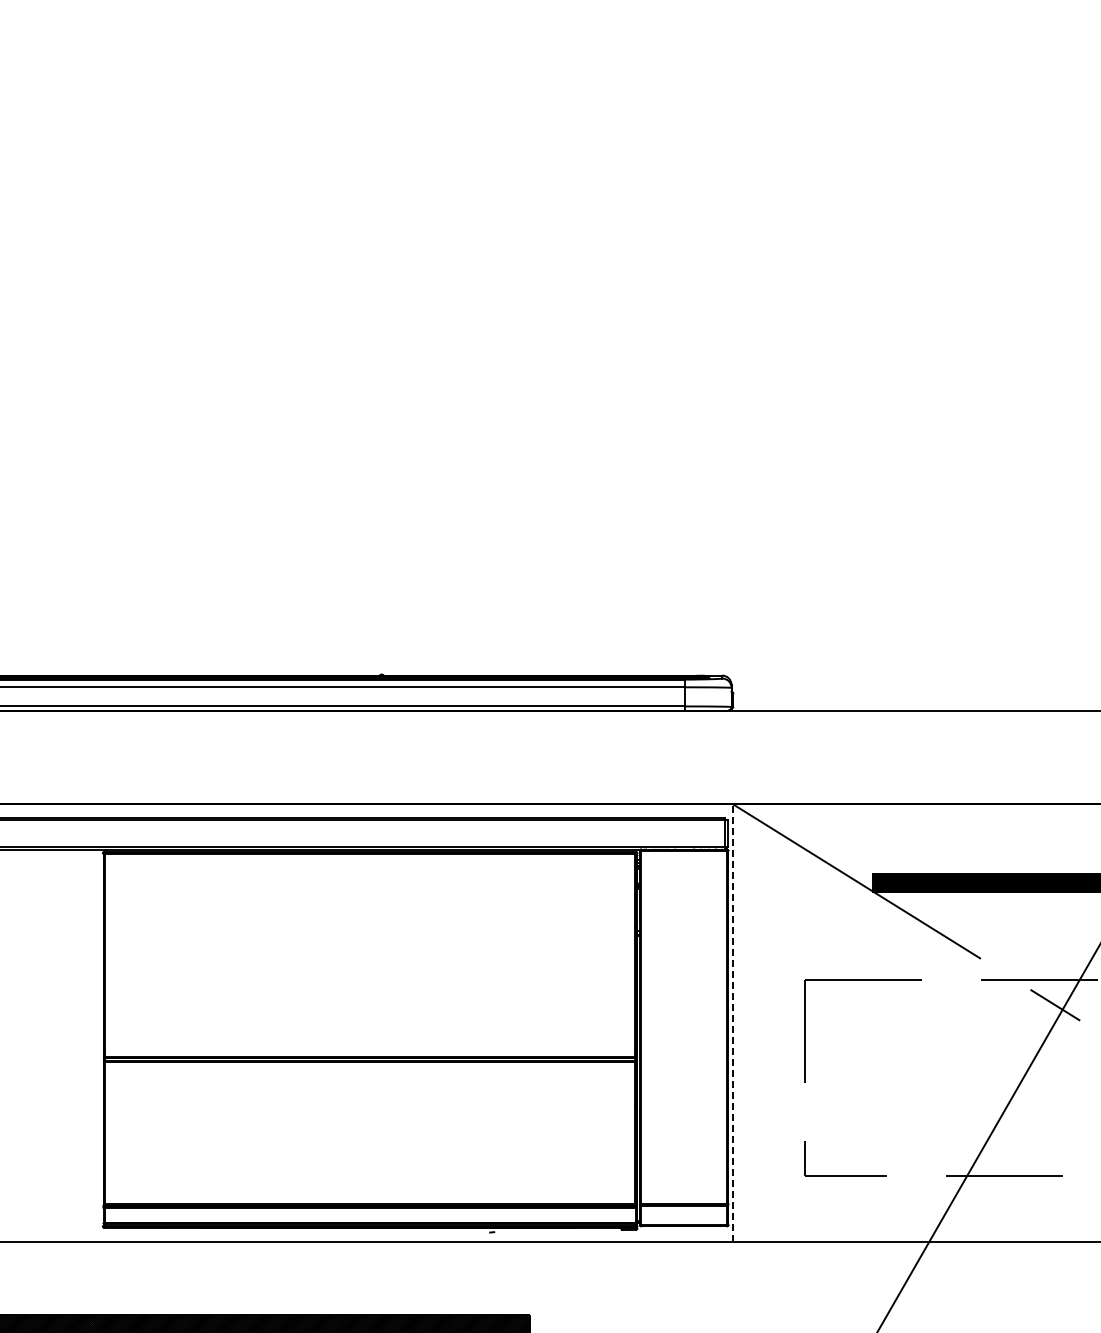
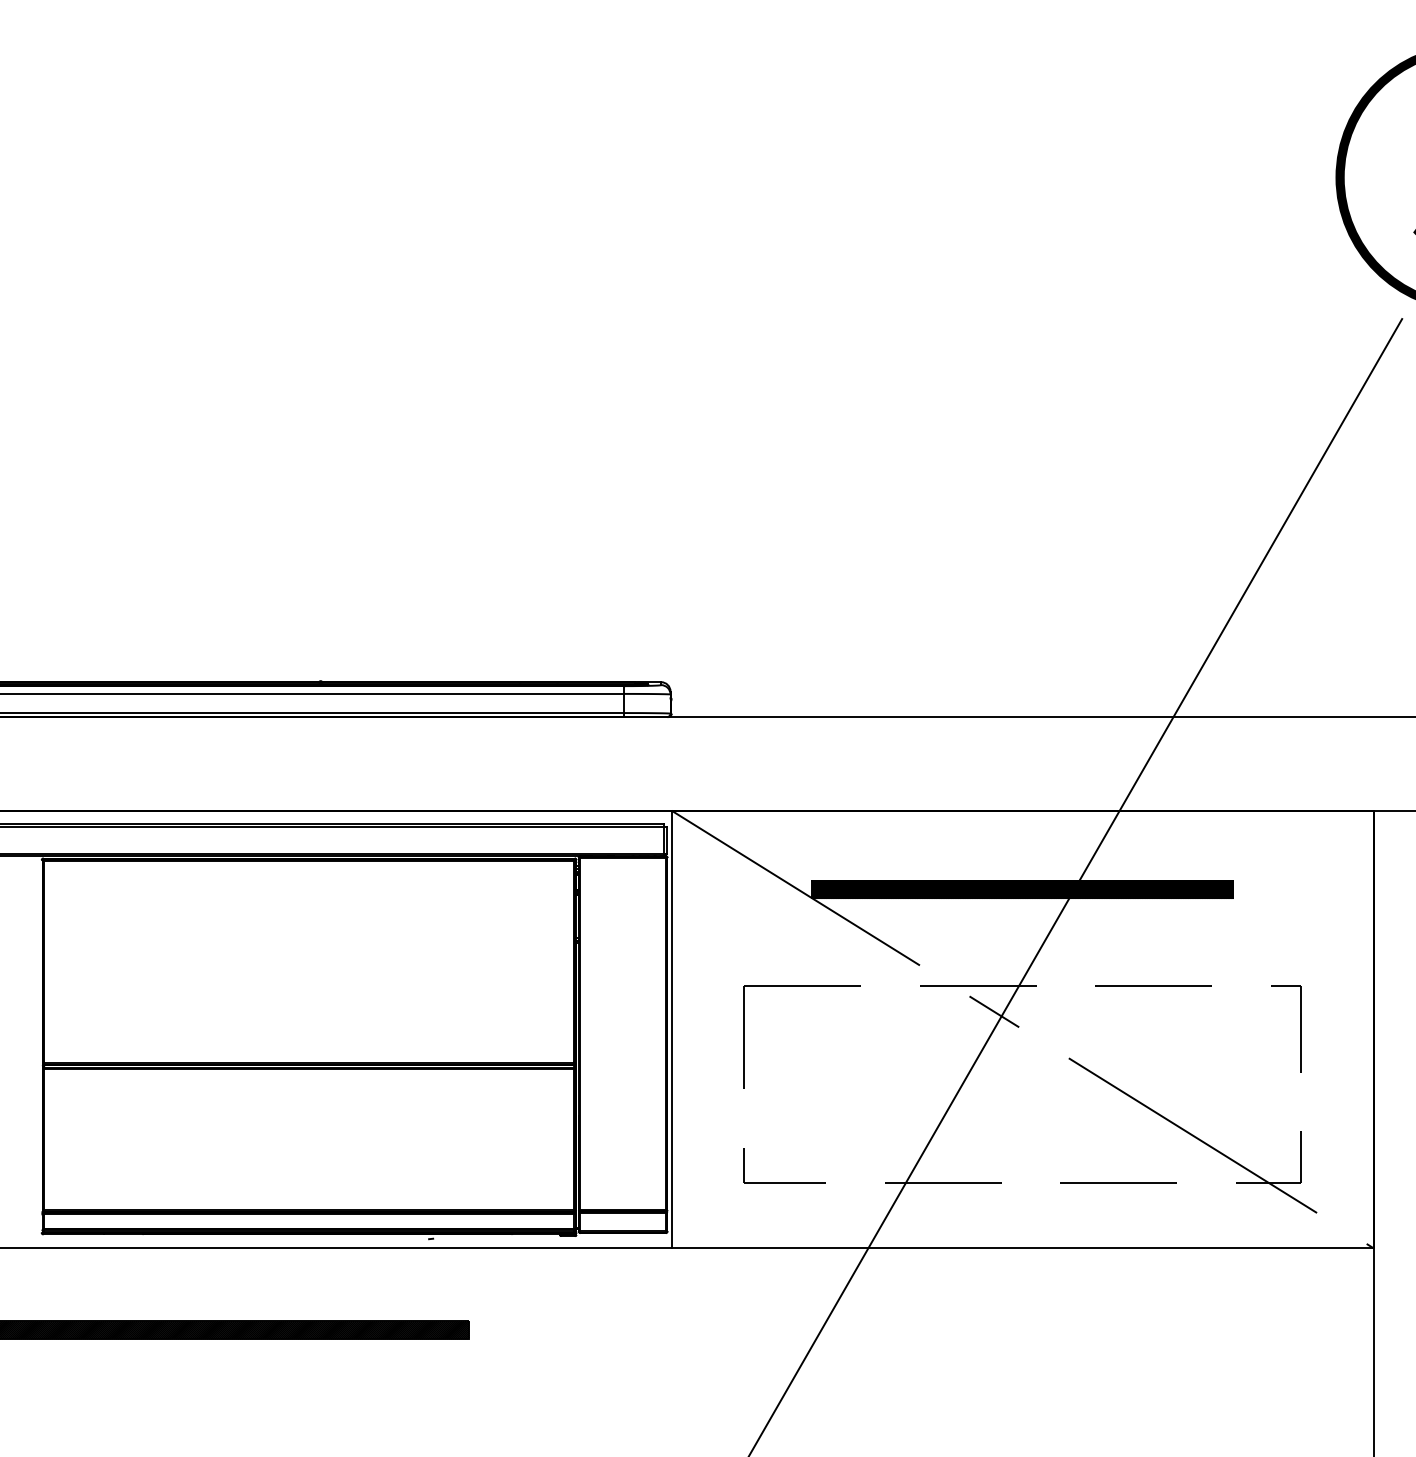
line: (732, 1022) -> (671, 1029), dashed -> solid

